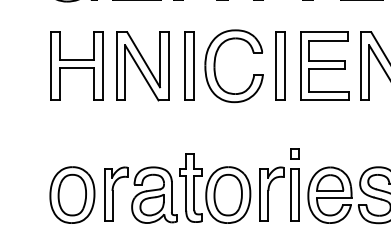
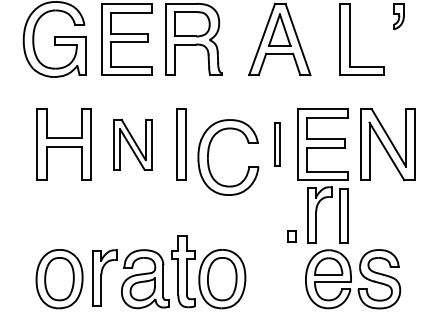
part: (216, 61) -> (209, 152), moved
part: (142, 66) -> (132, 144), size x0.7
part: (281, 66) -> (277, 144), size x0.6
part: (269, 190) -> (317, 211), moved

